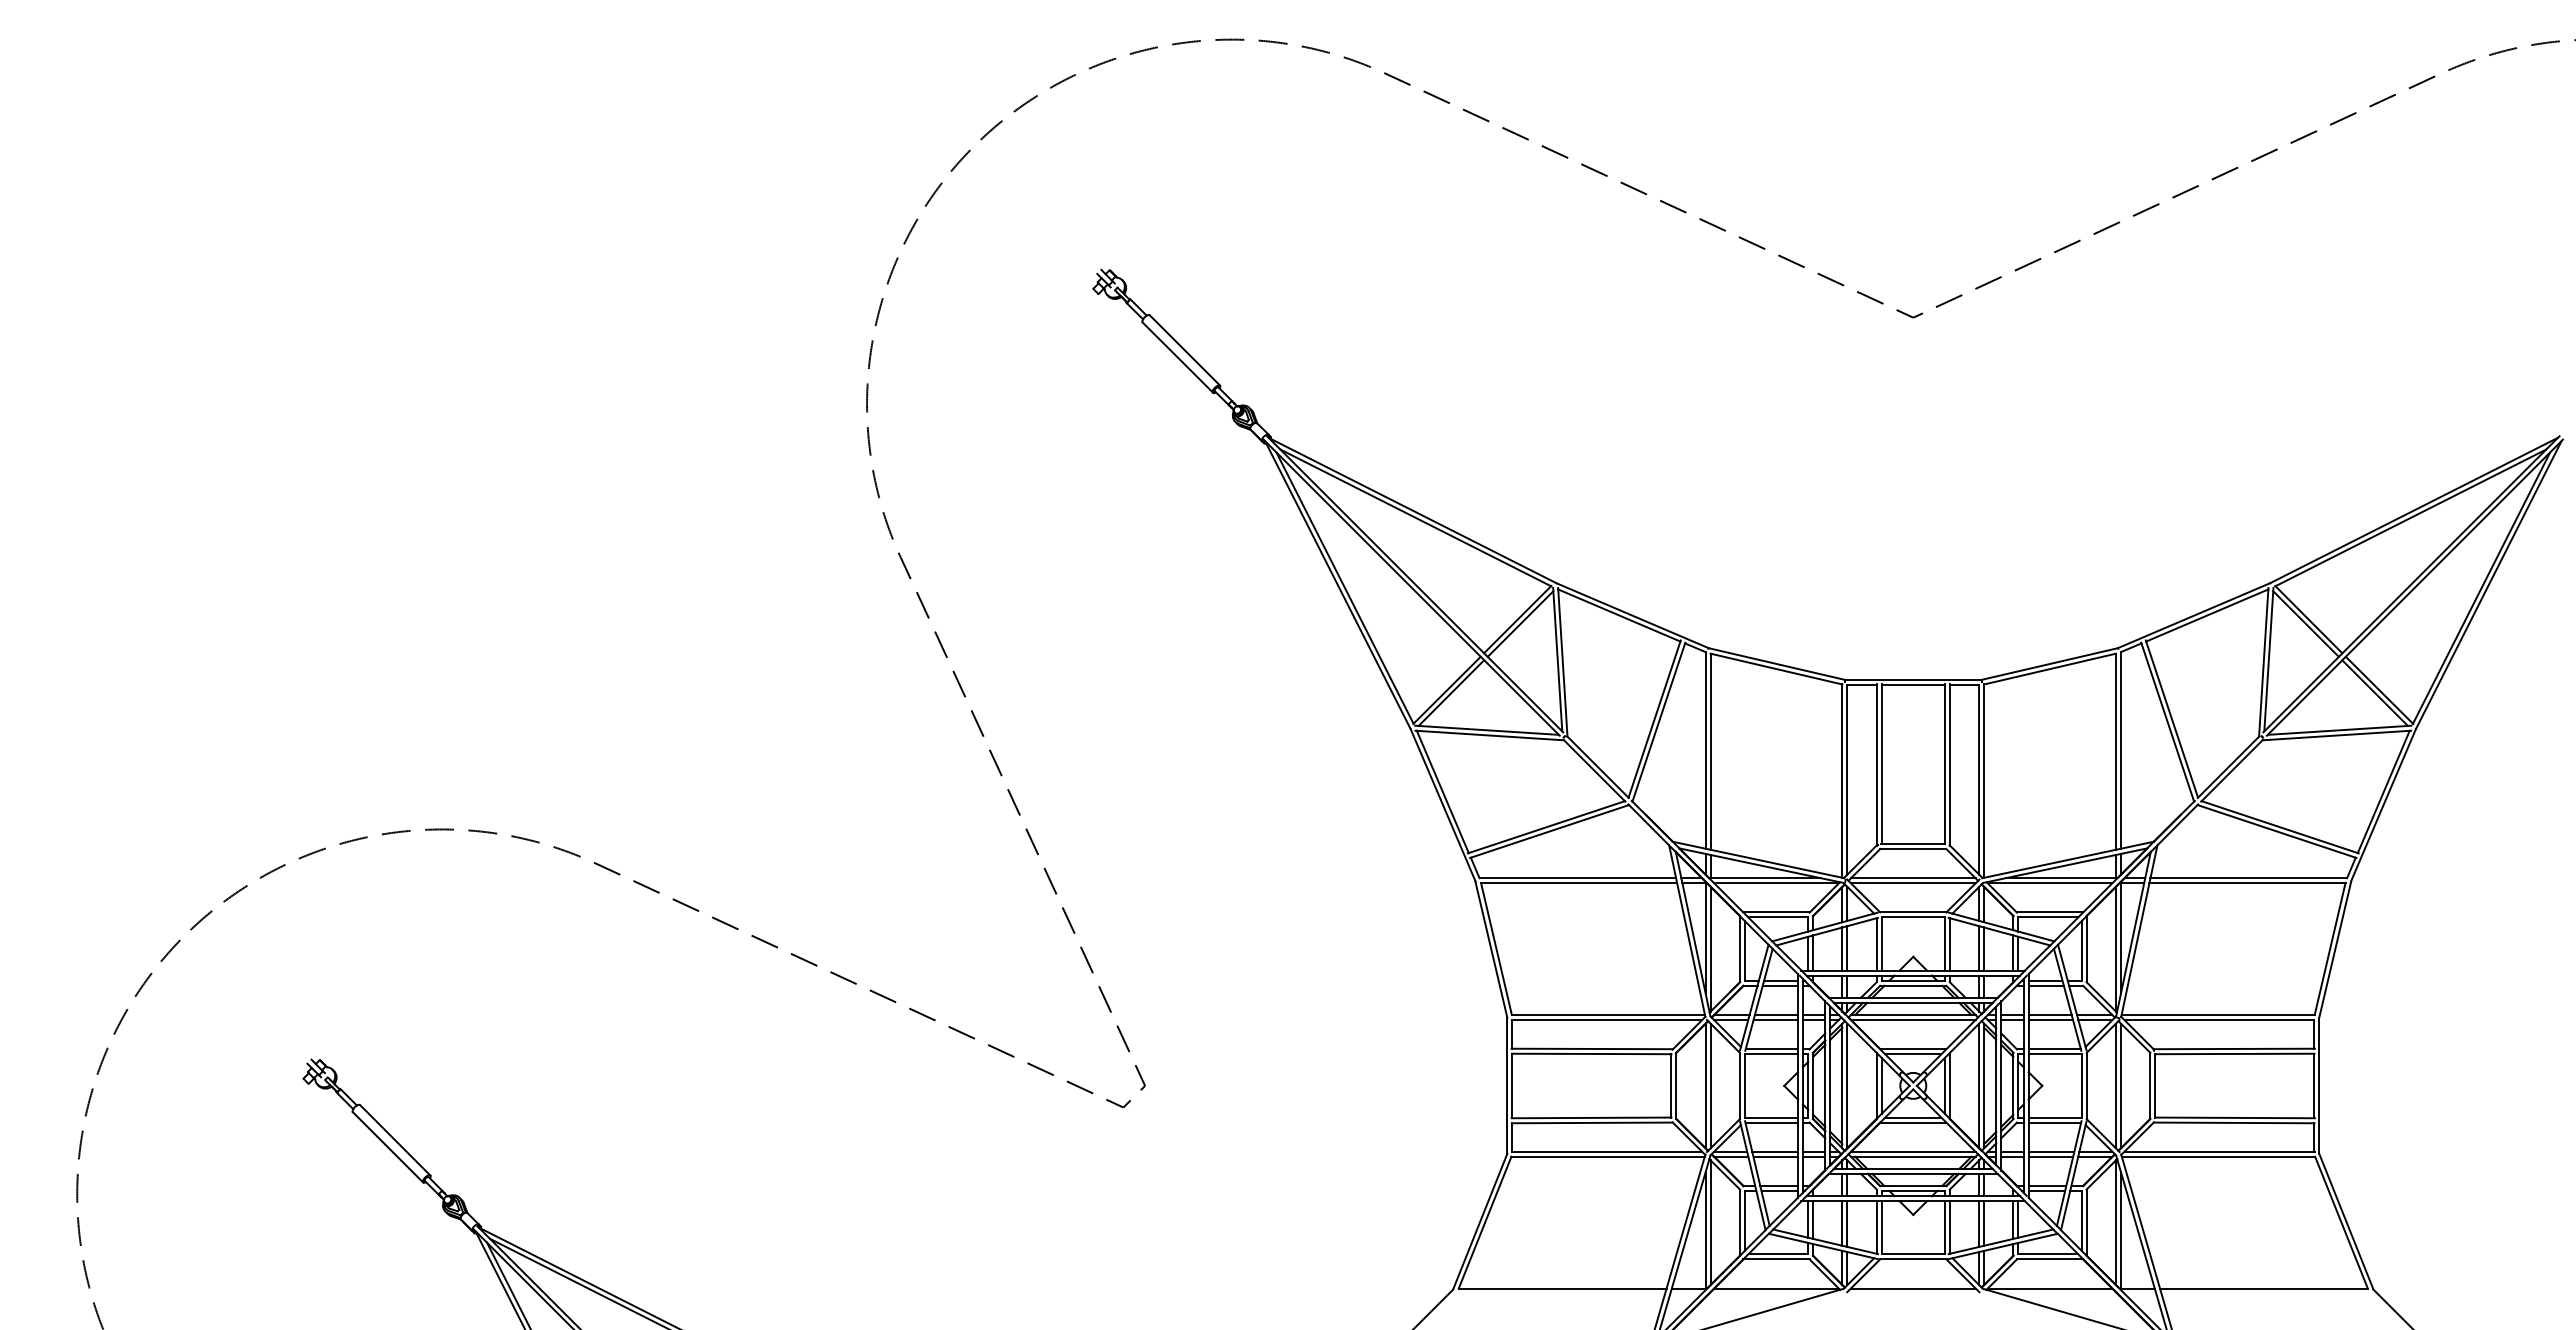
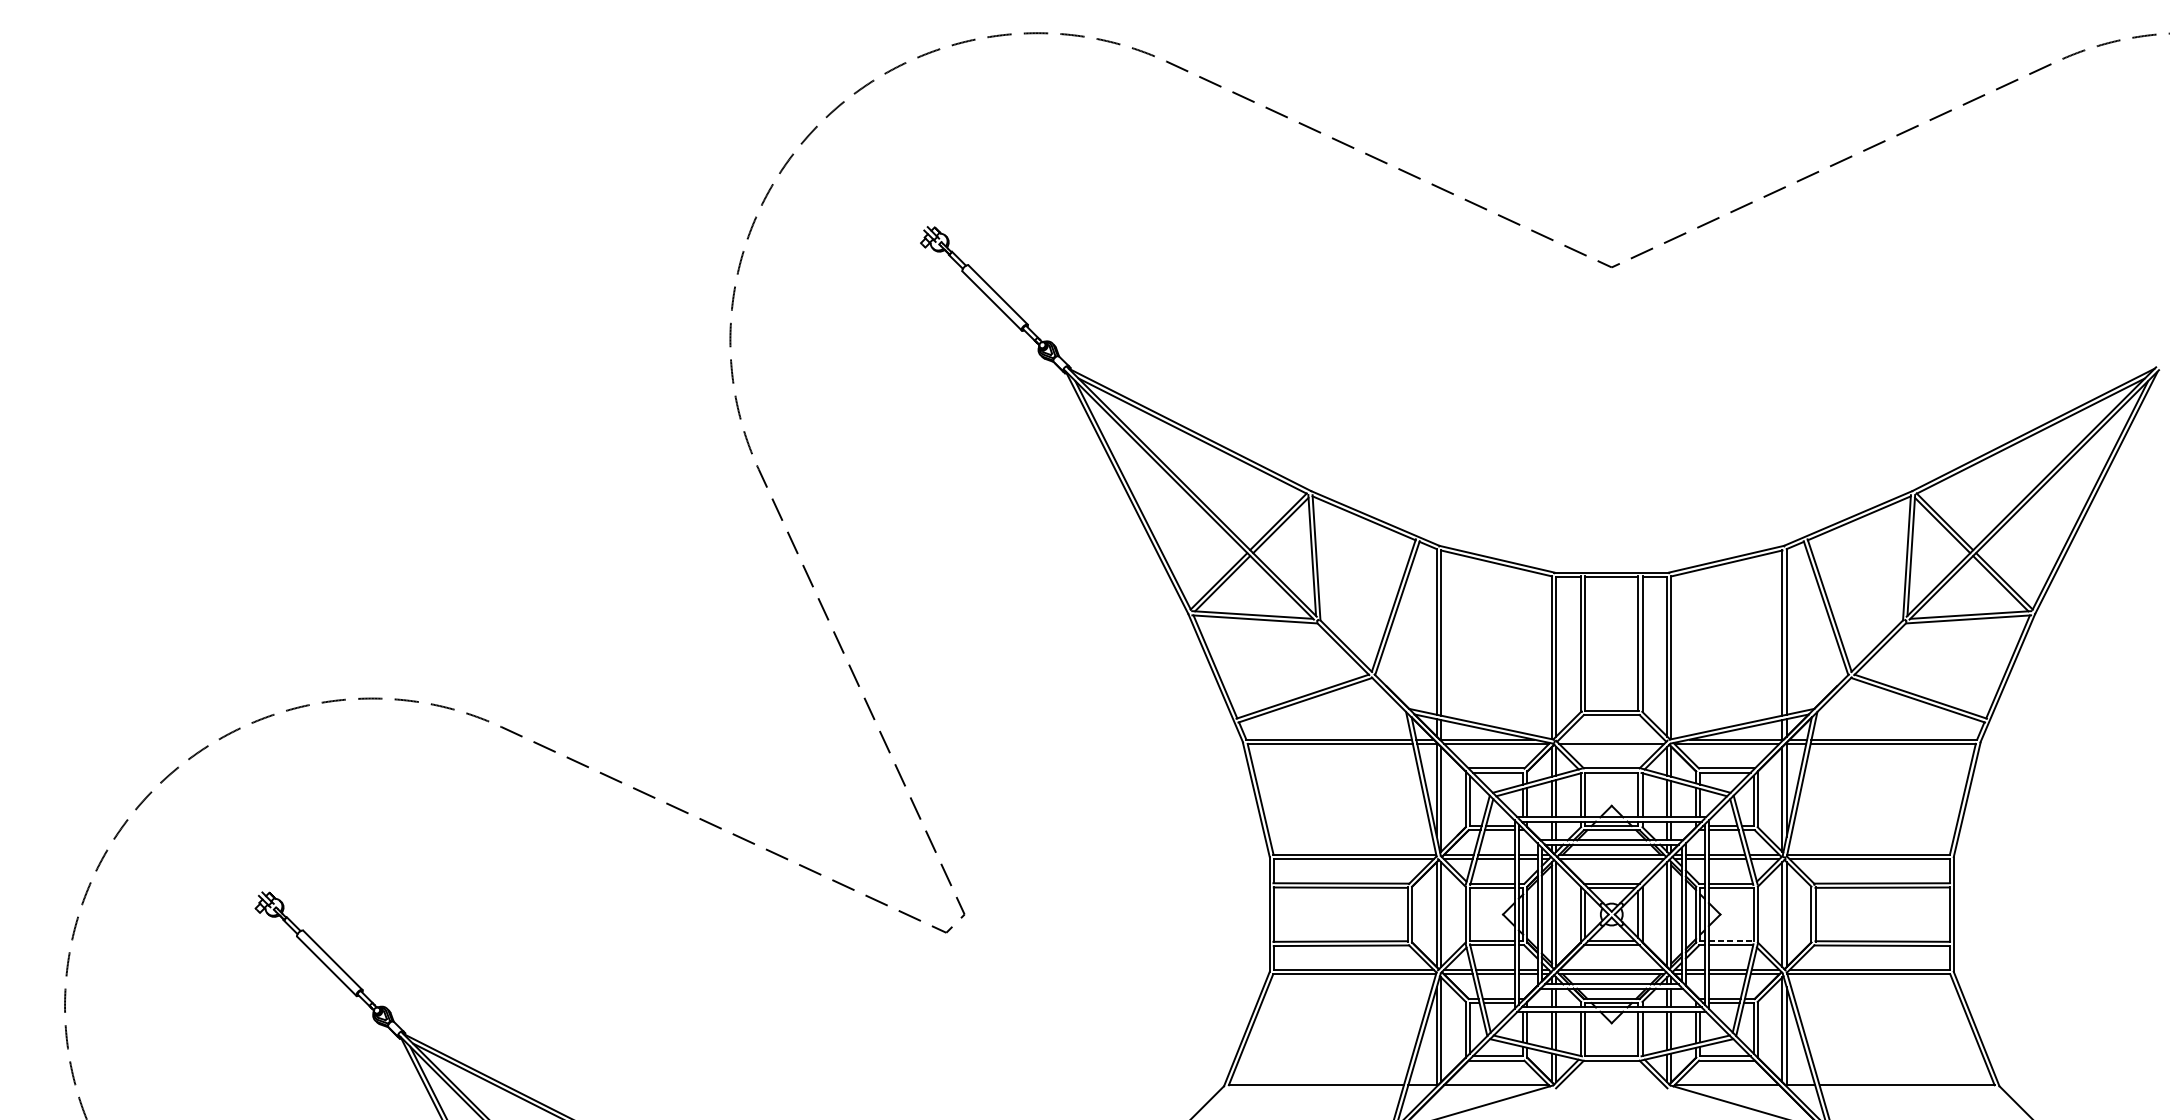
line: (1913, 878) -> (1611, 739), removed
line: (2055, 1117) -> (1731, 941), solid -> dashed
line: (1913, 1288) -> (1611, 1085), removed

